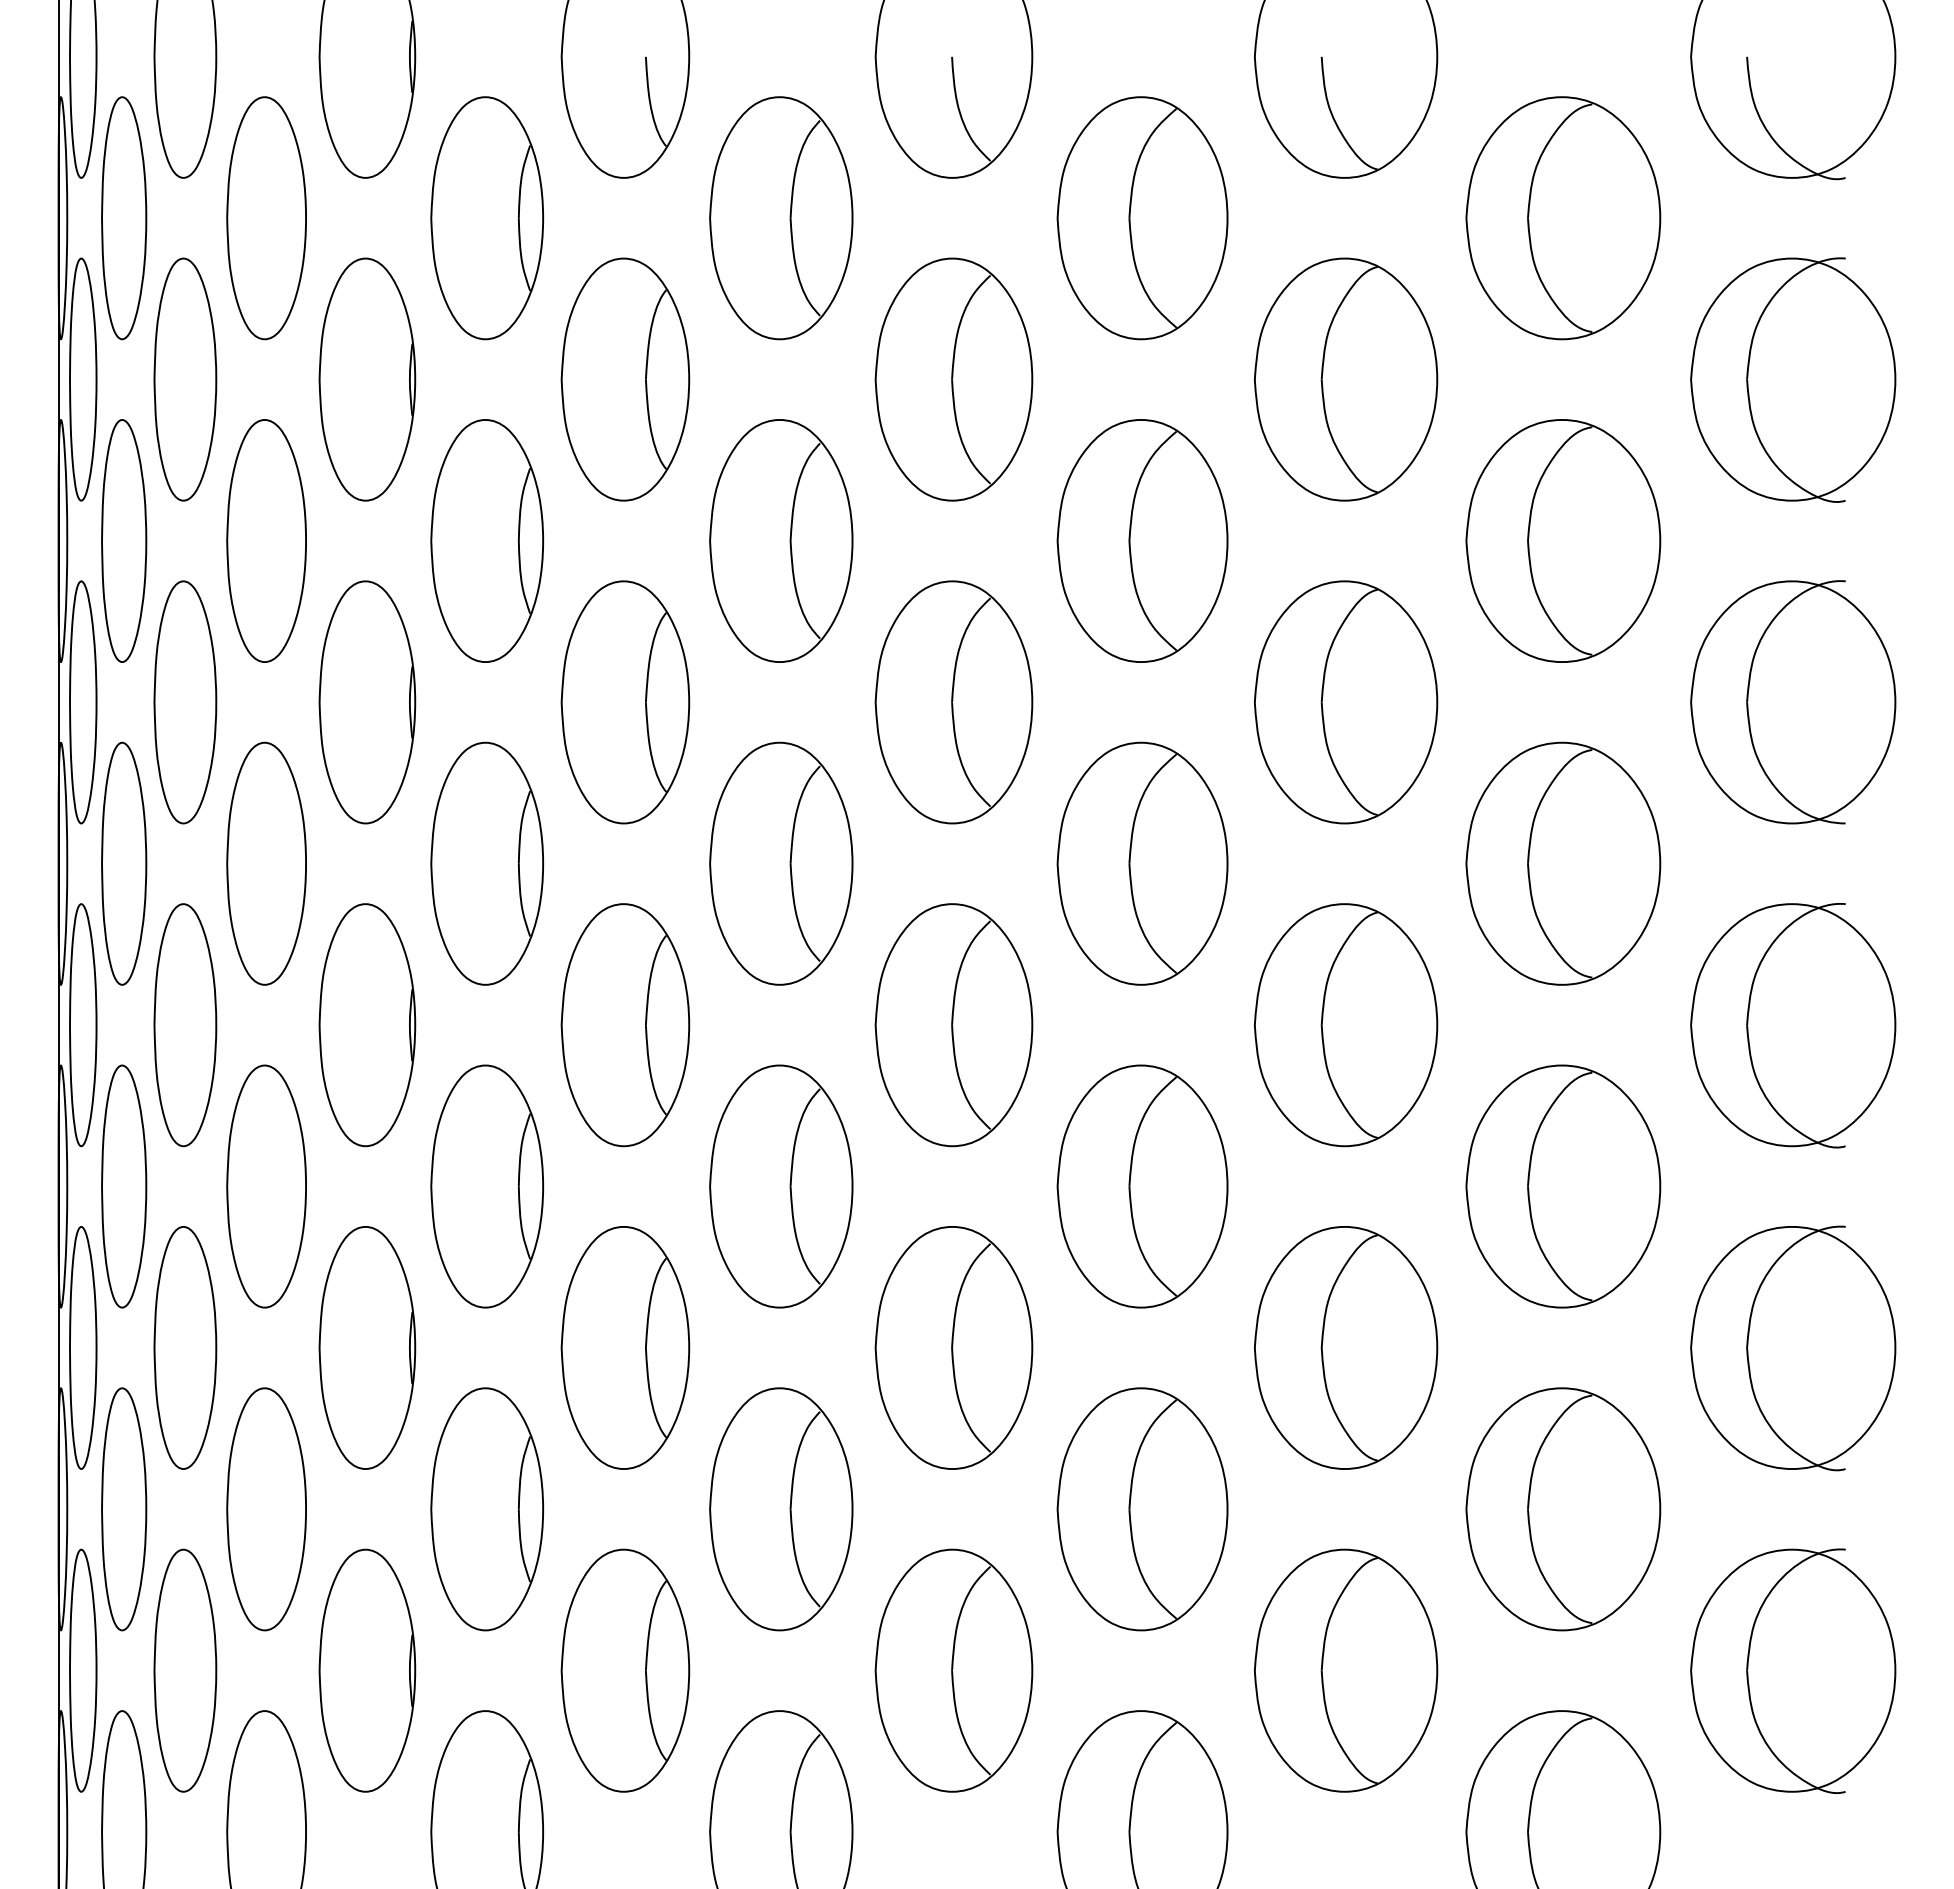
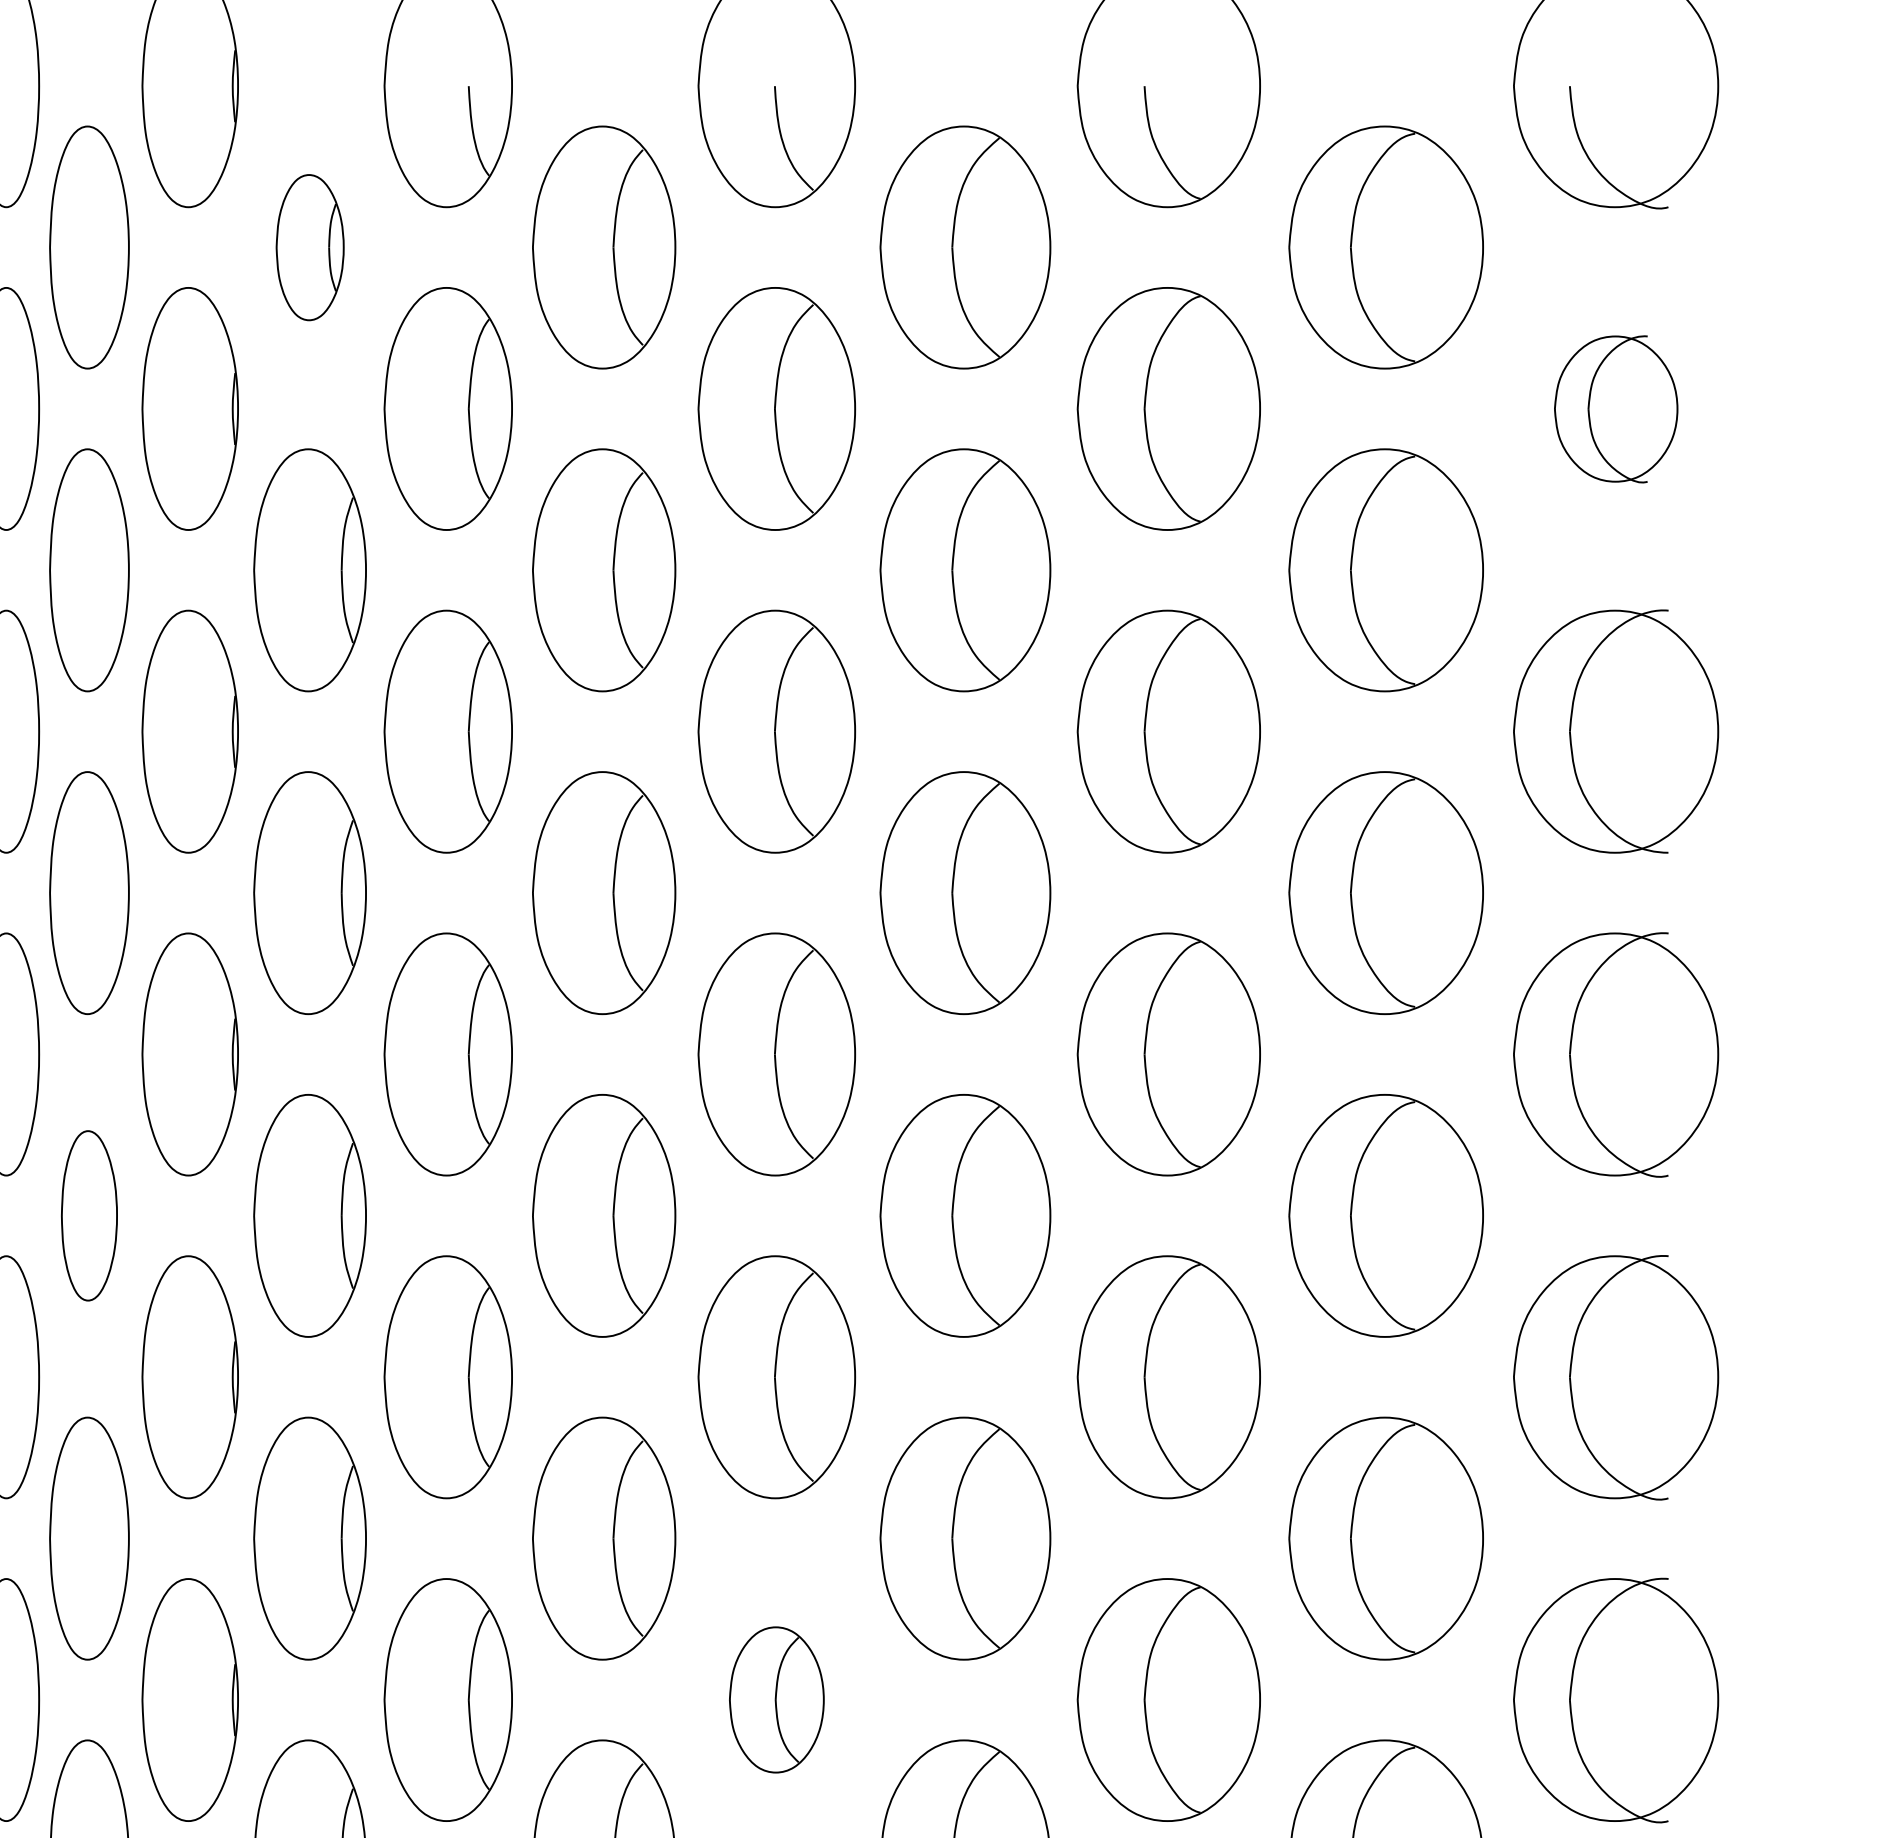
part: (487, 218) -> (310, 247), size x0.6
part: (1793, 379) -> (1616, 408), size x0.6
part: (266, 1186) -> (89, 1215), size x0.7
part: (953, 1670) -> (776, 1699), size x0.6

